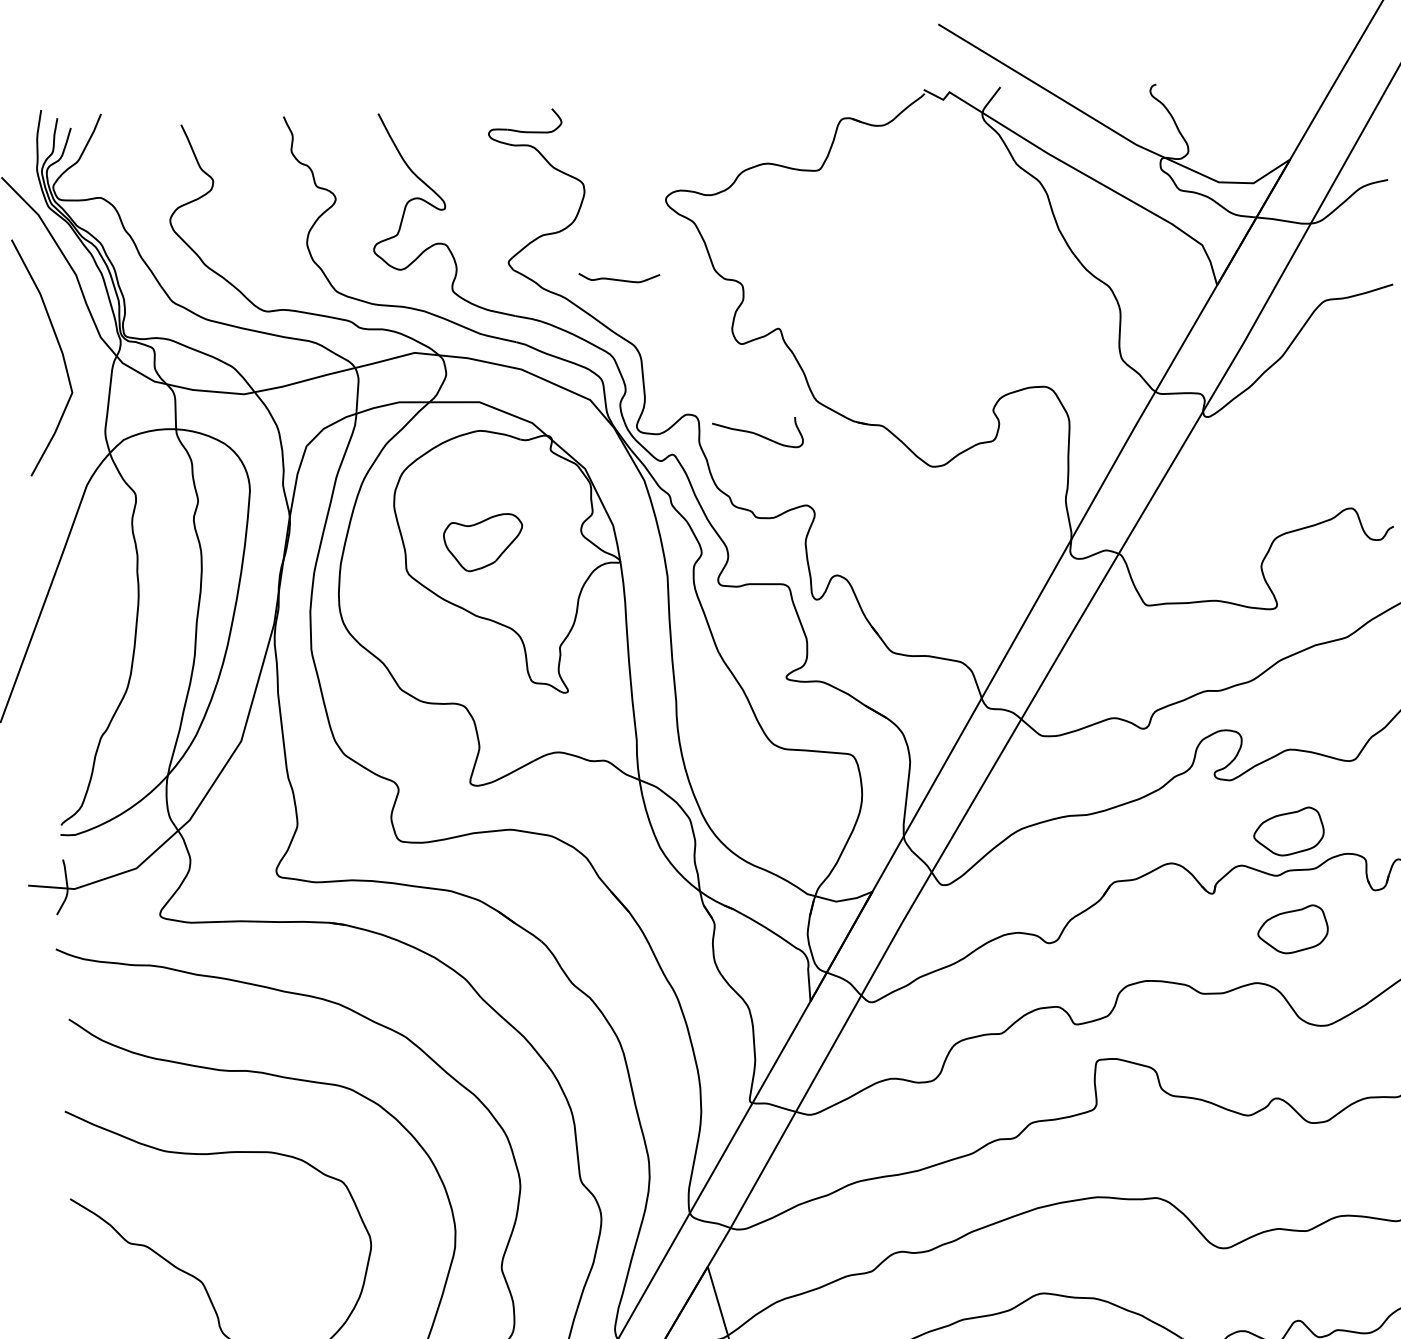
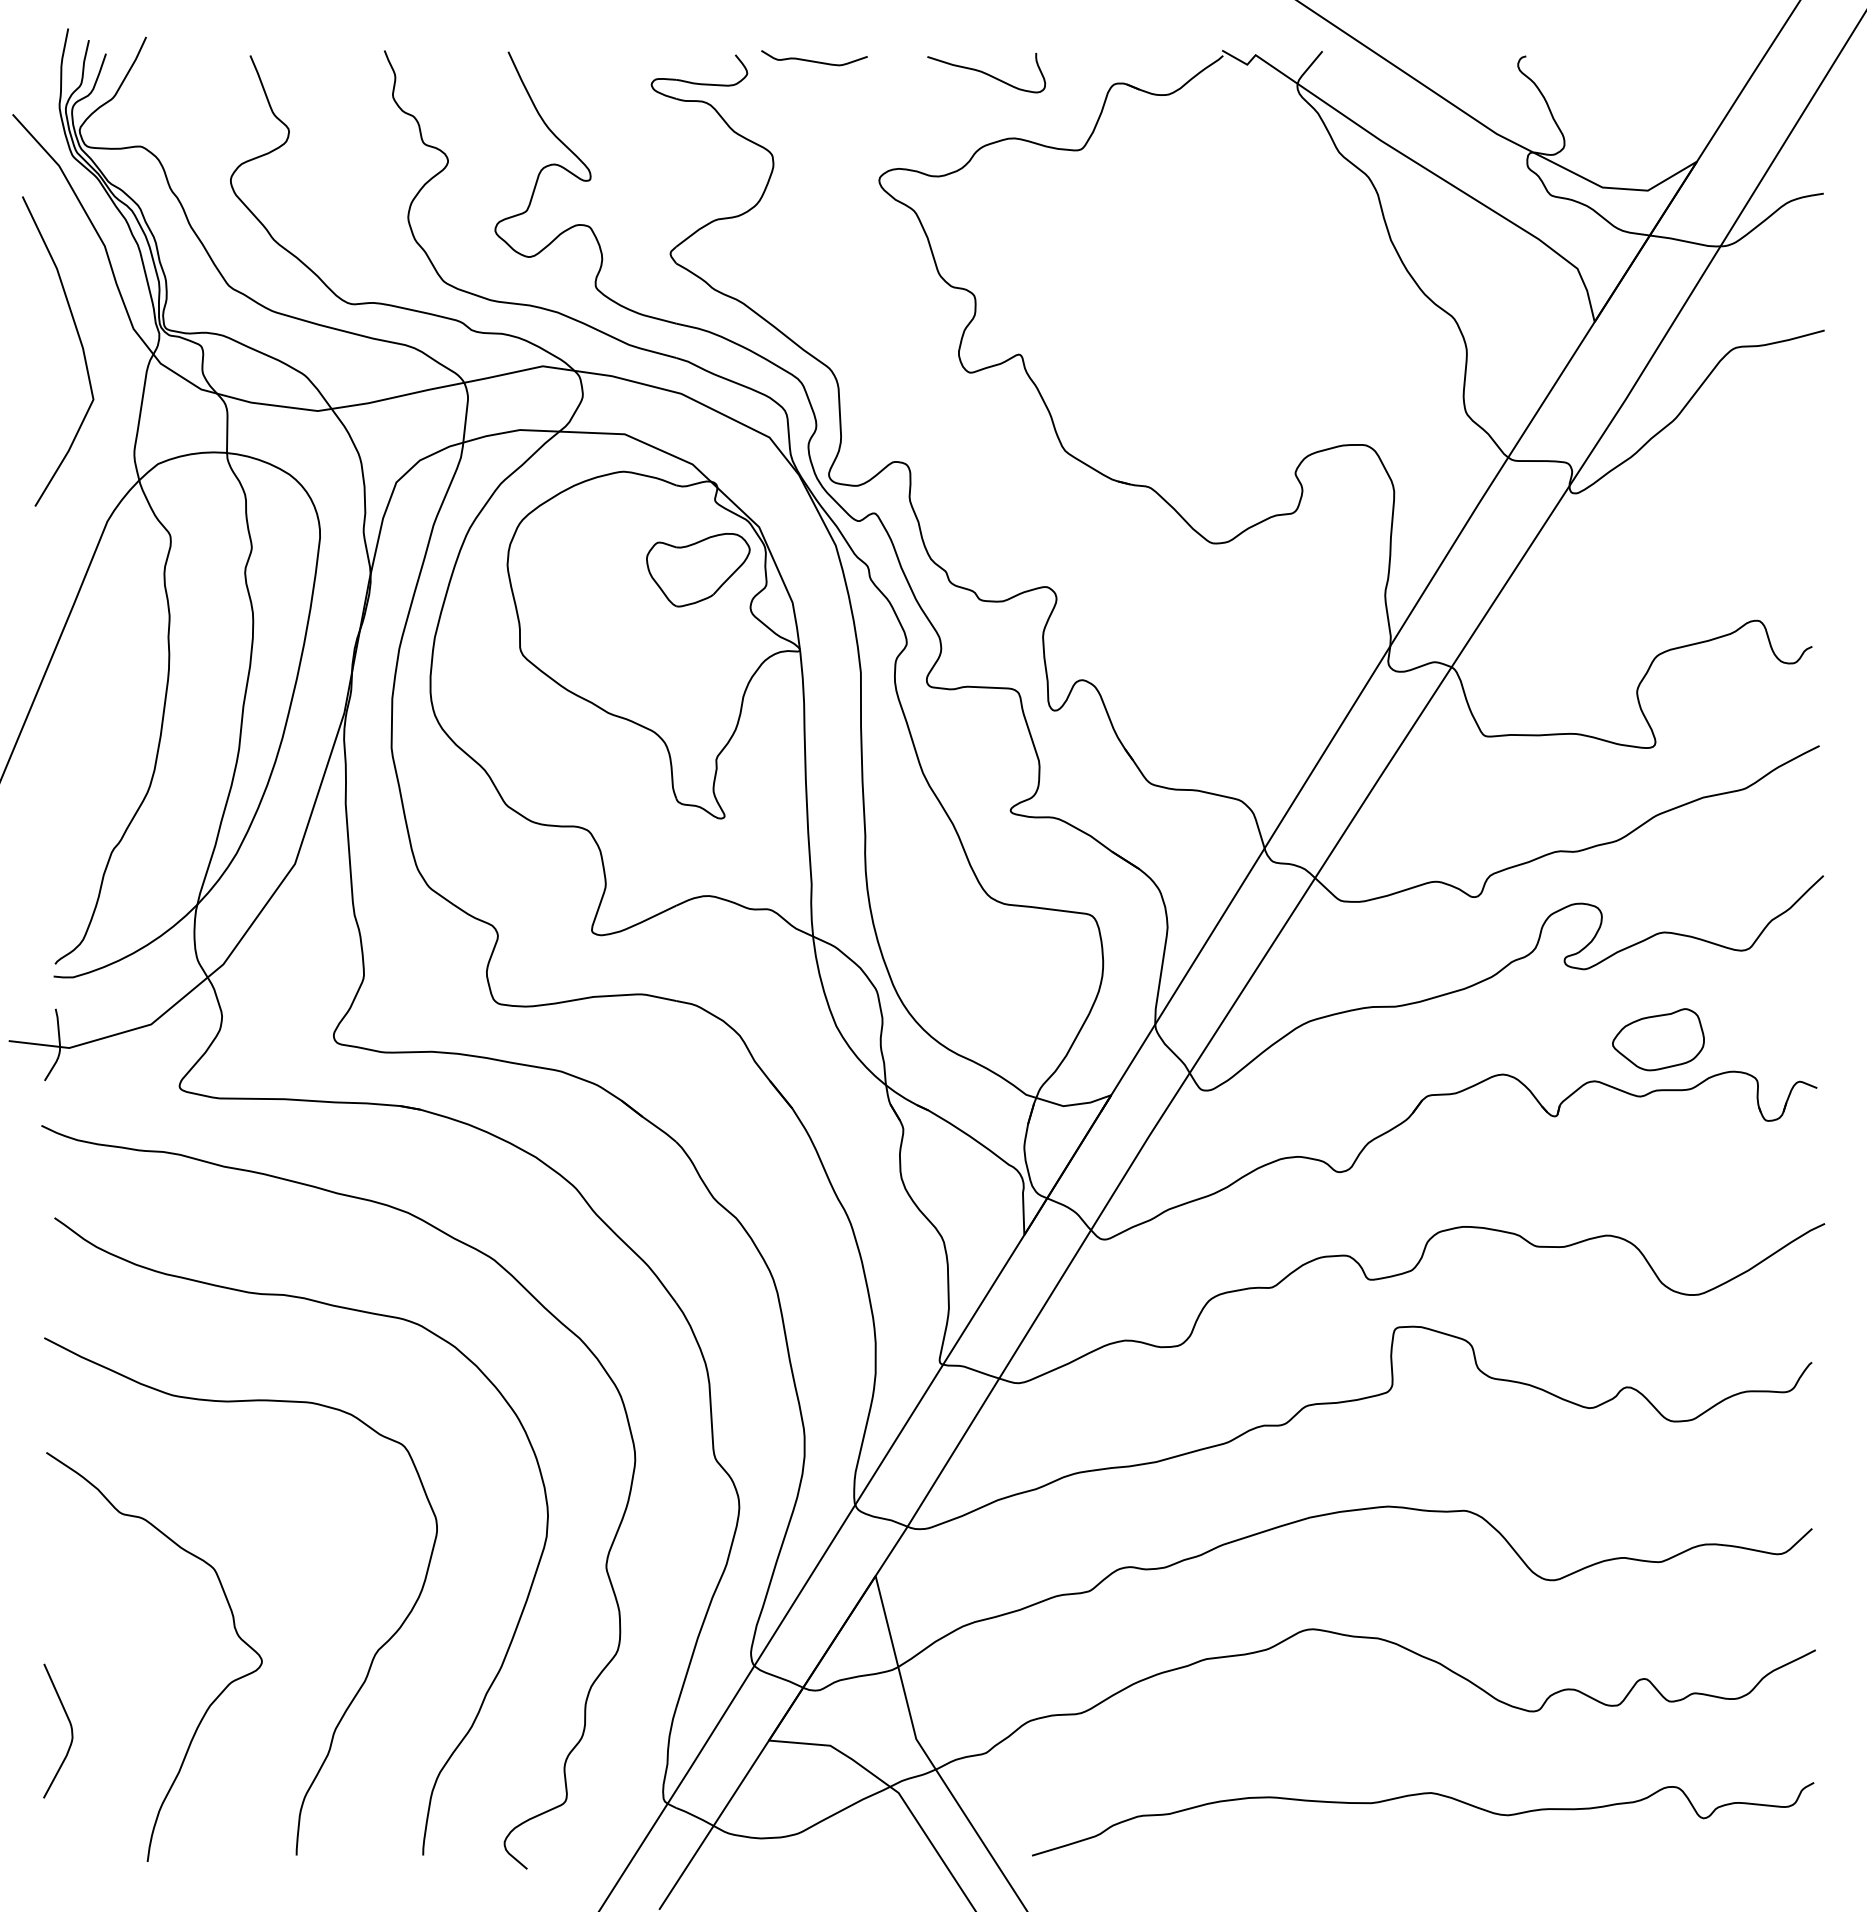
curve: (619, 279) -> (814, 60), moved
curve: (757, 434) -> (986, 73), moved
part: (483, 543) -> (698, 570), moved
part: (1292, 929) -> (1658, 1167), removed

